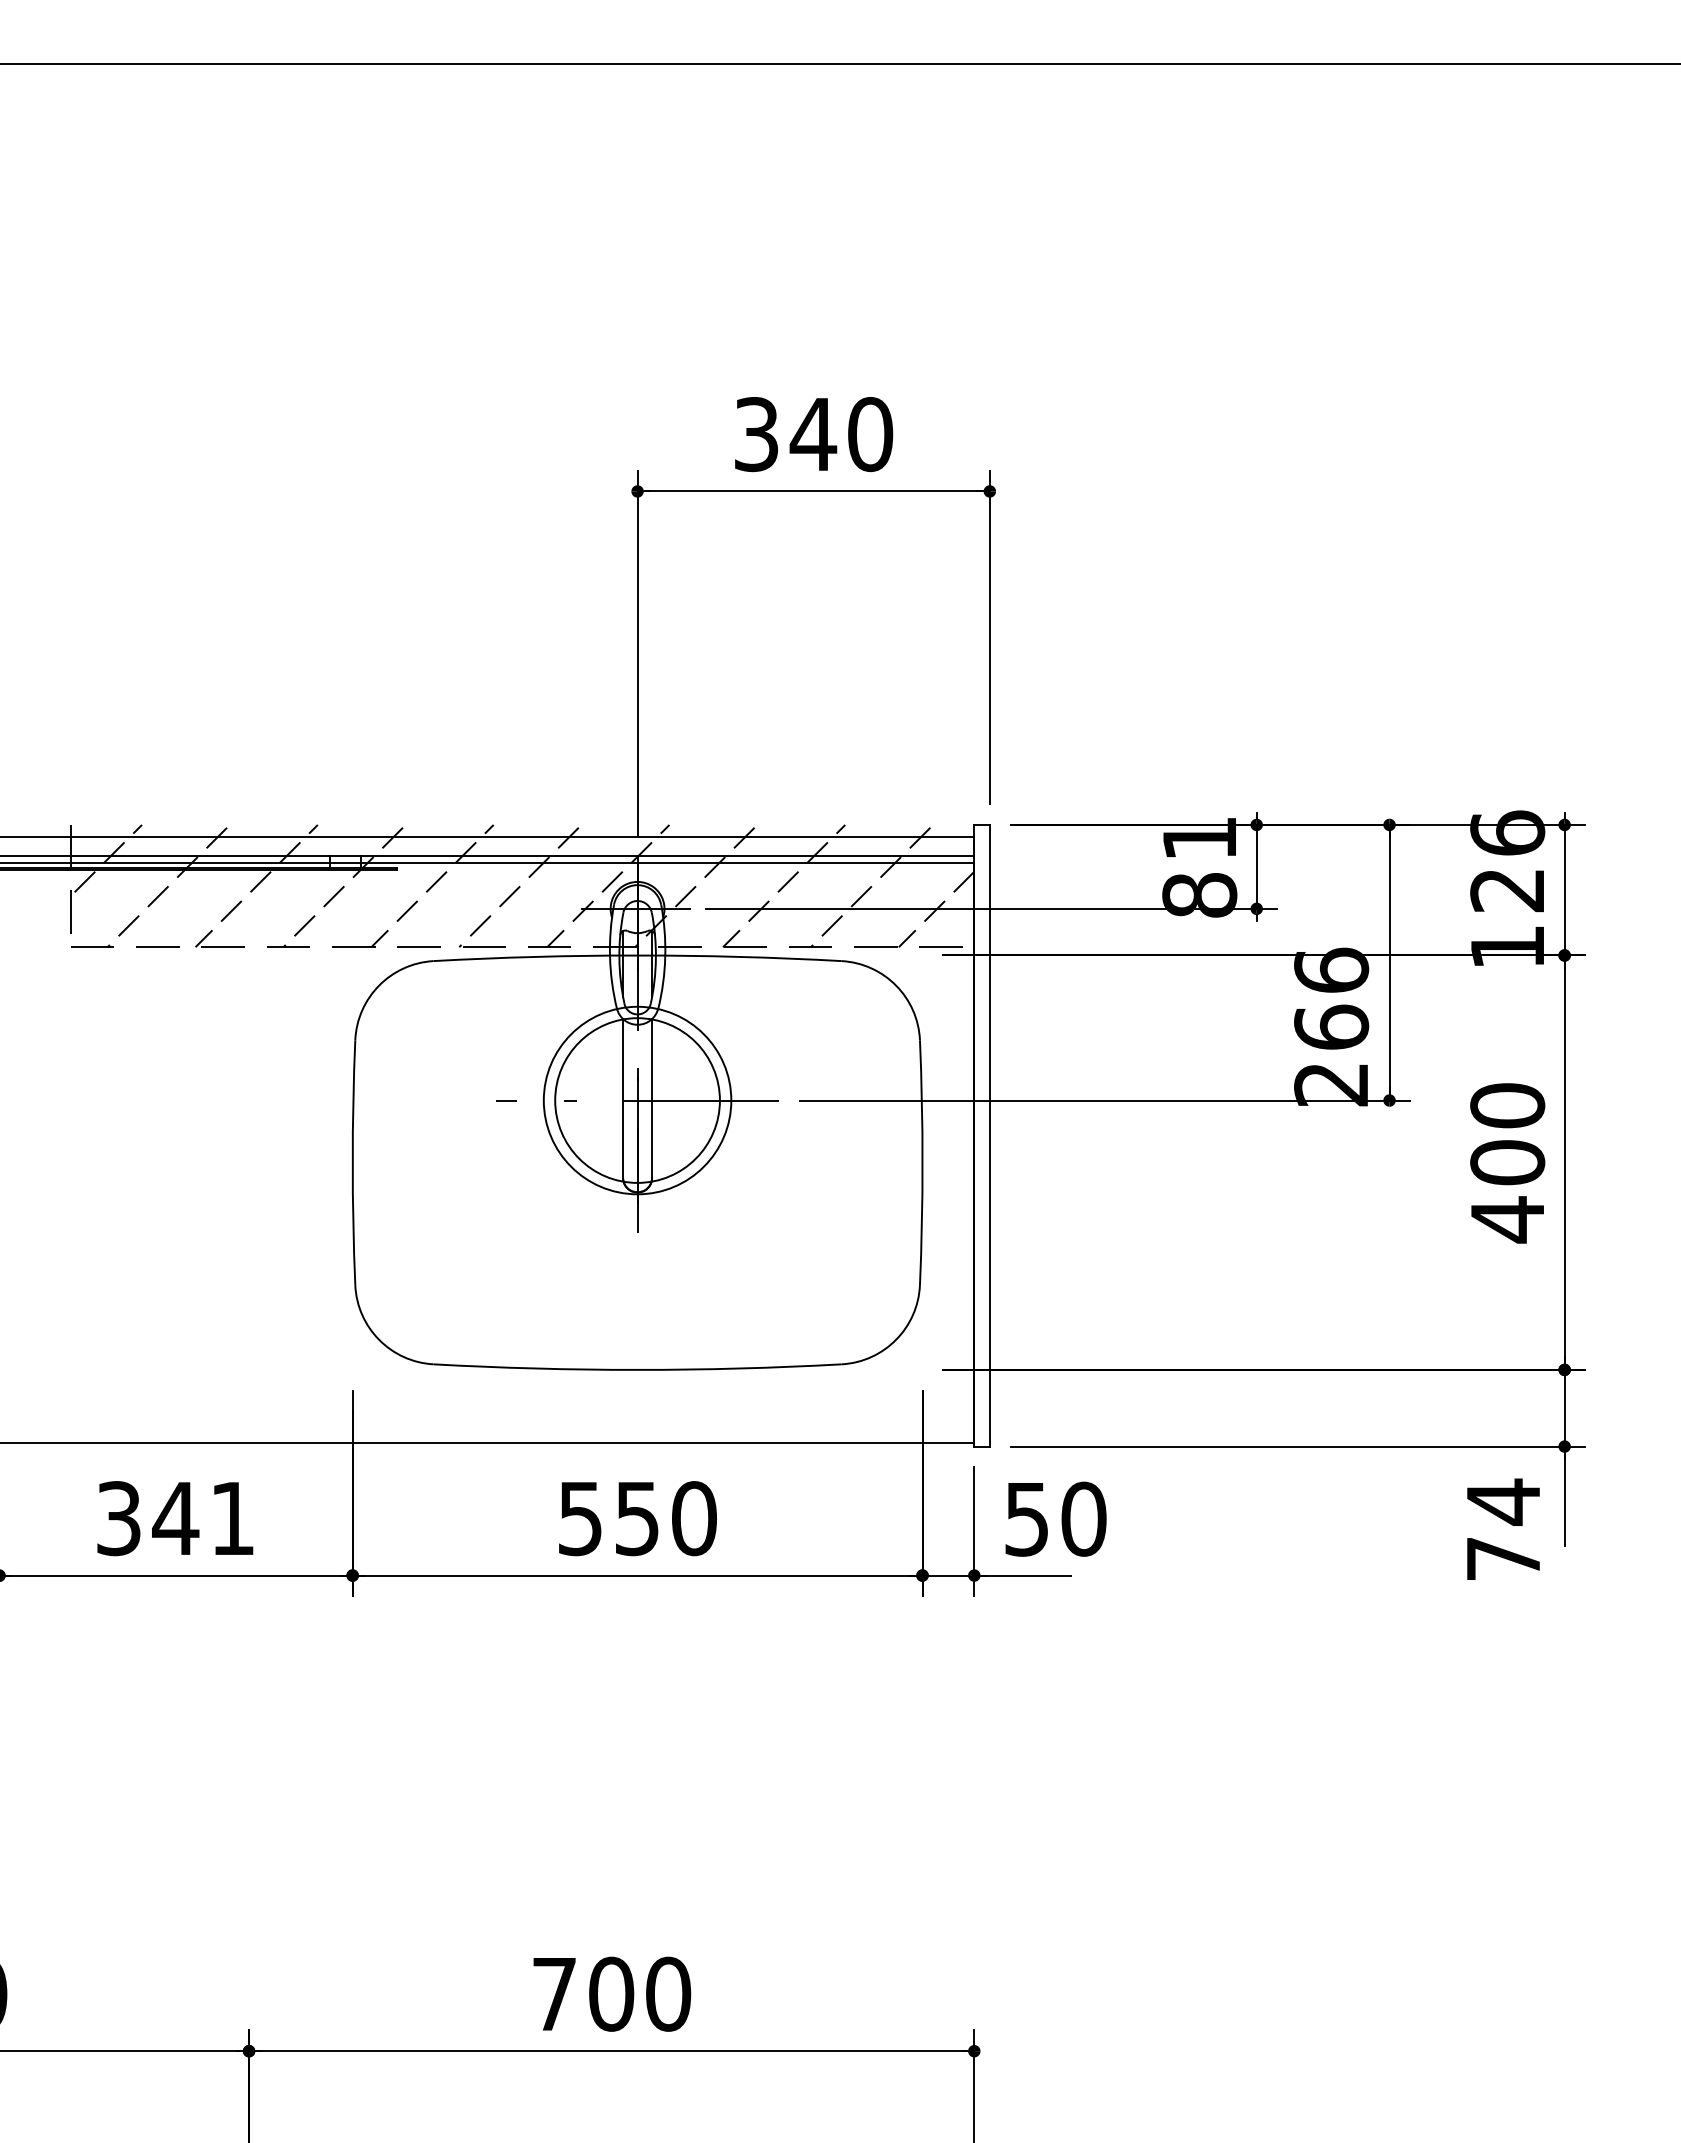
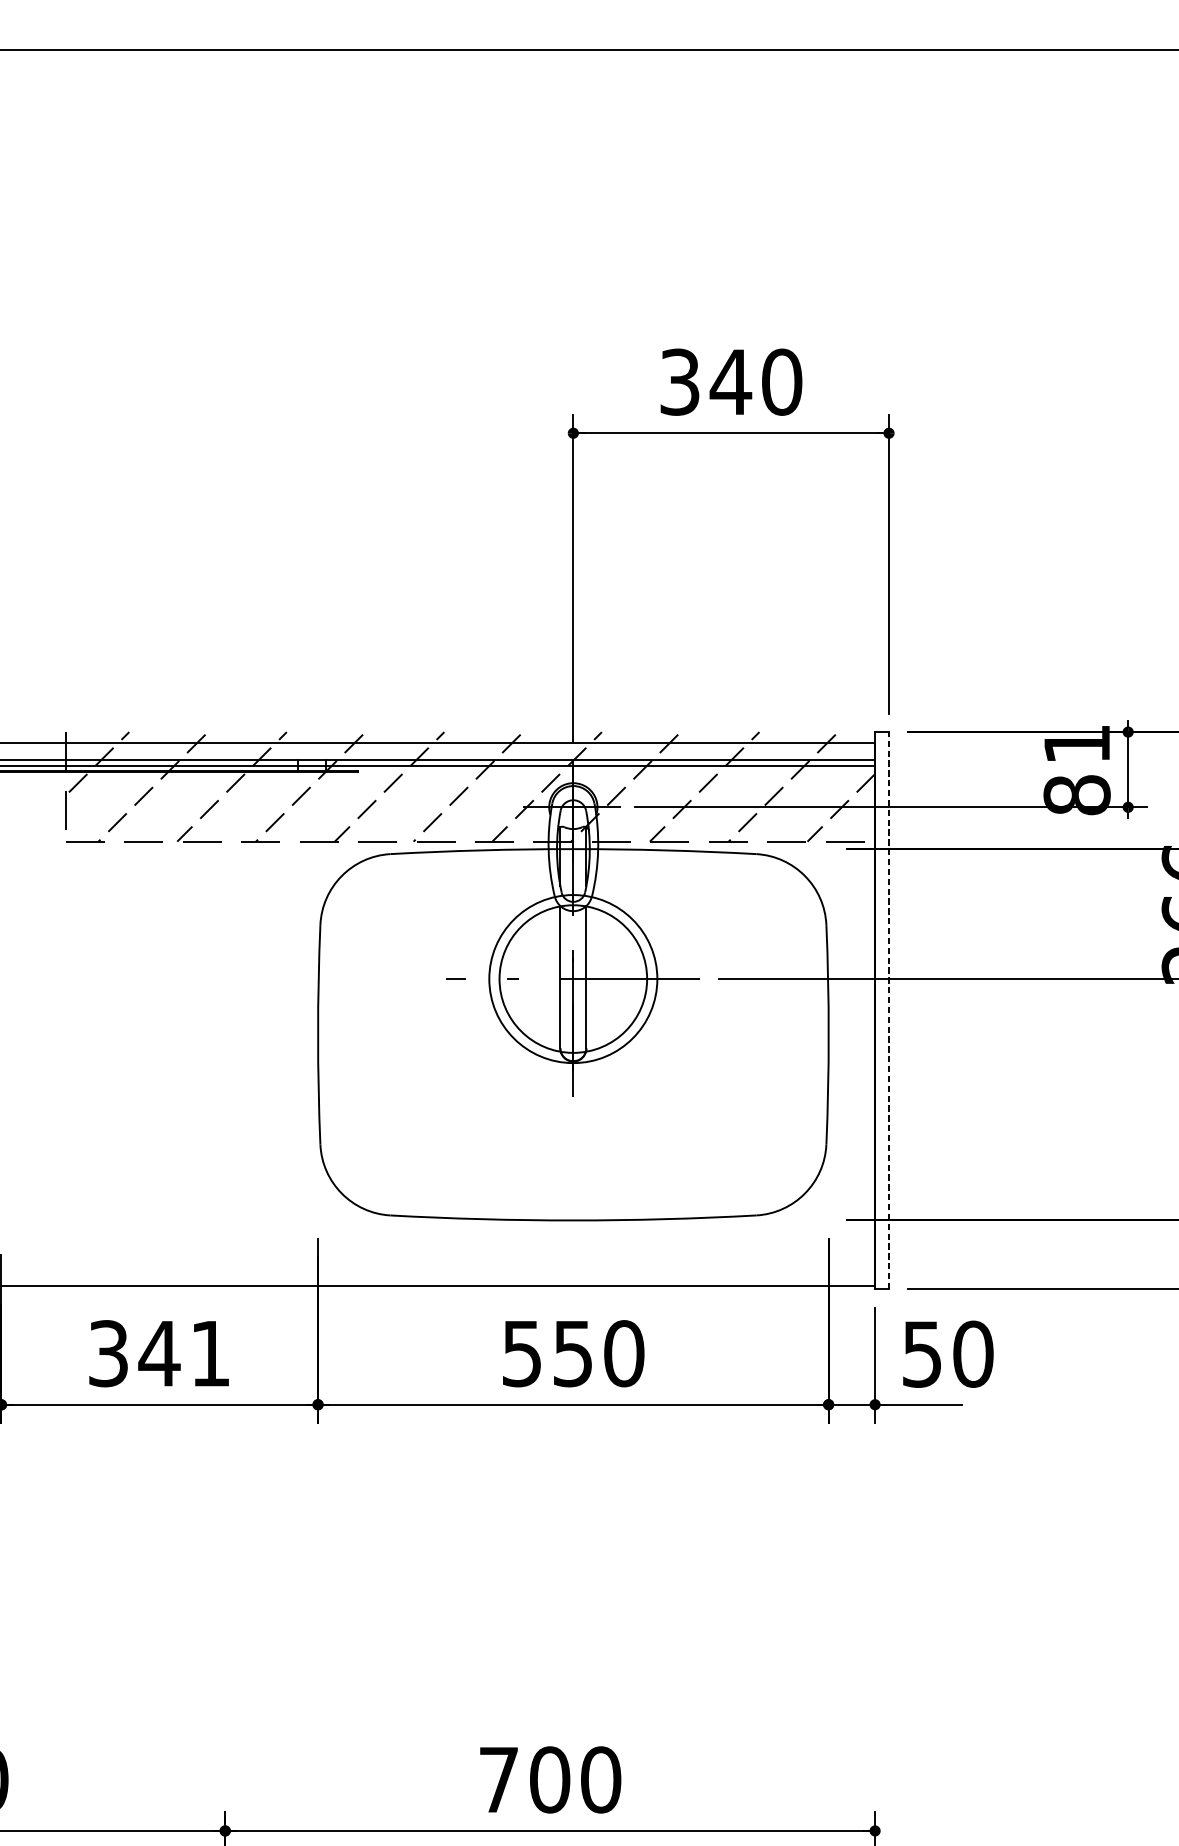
line: (989, 1135) -> (888, 1010), solid -> dashed

